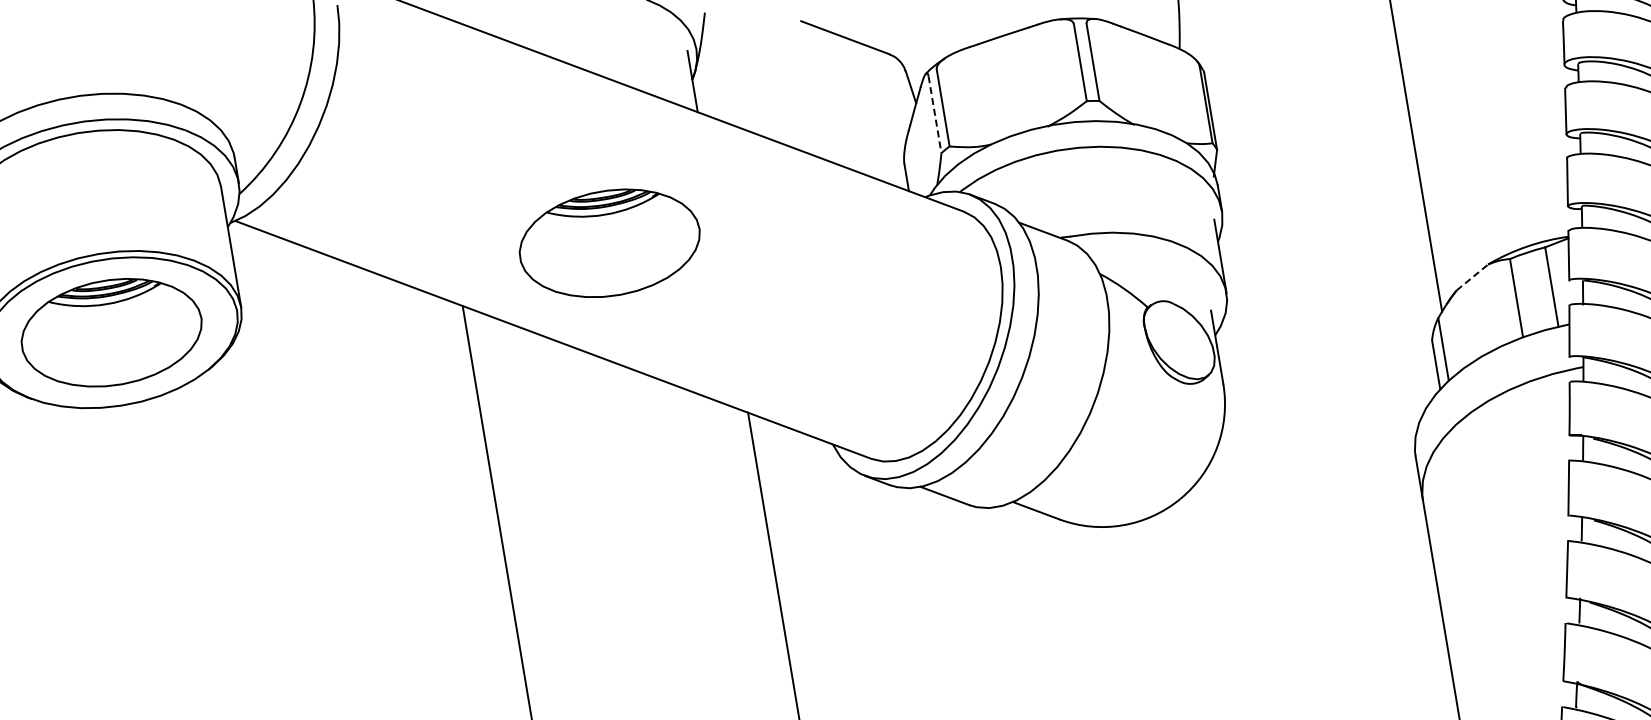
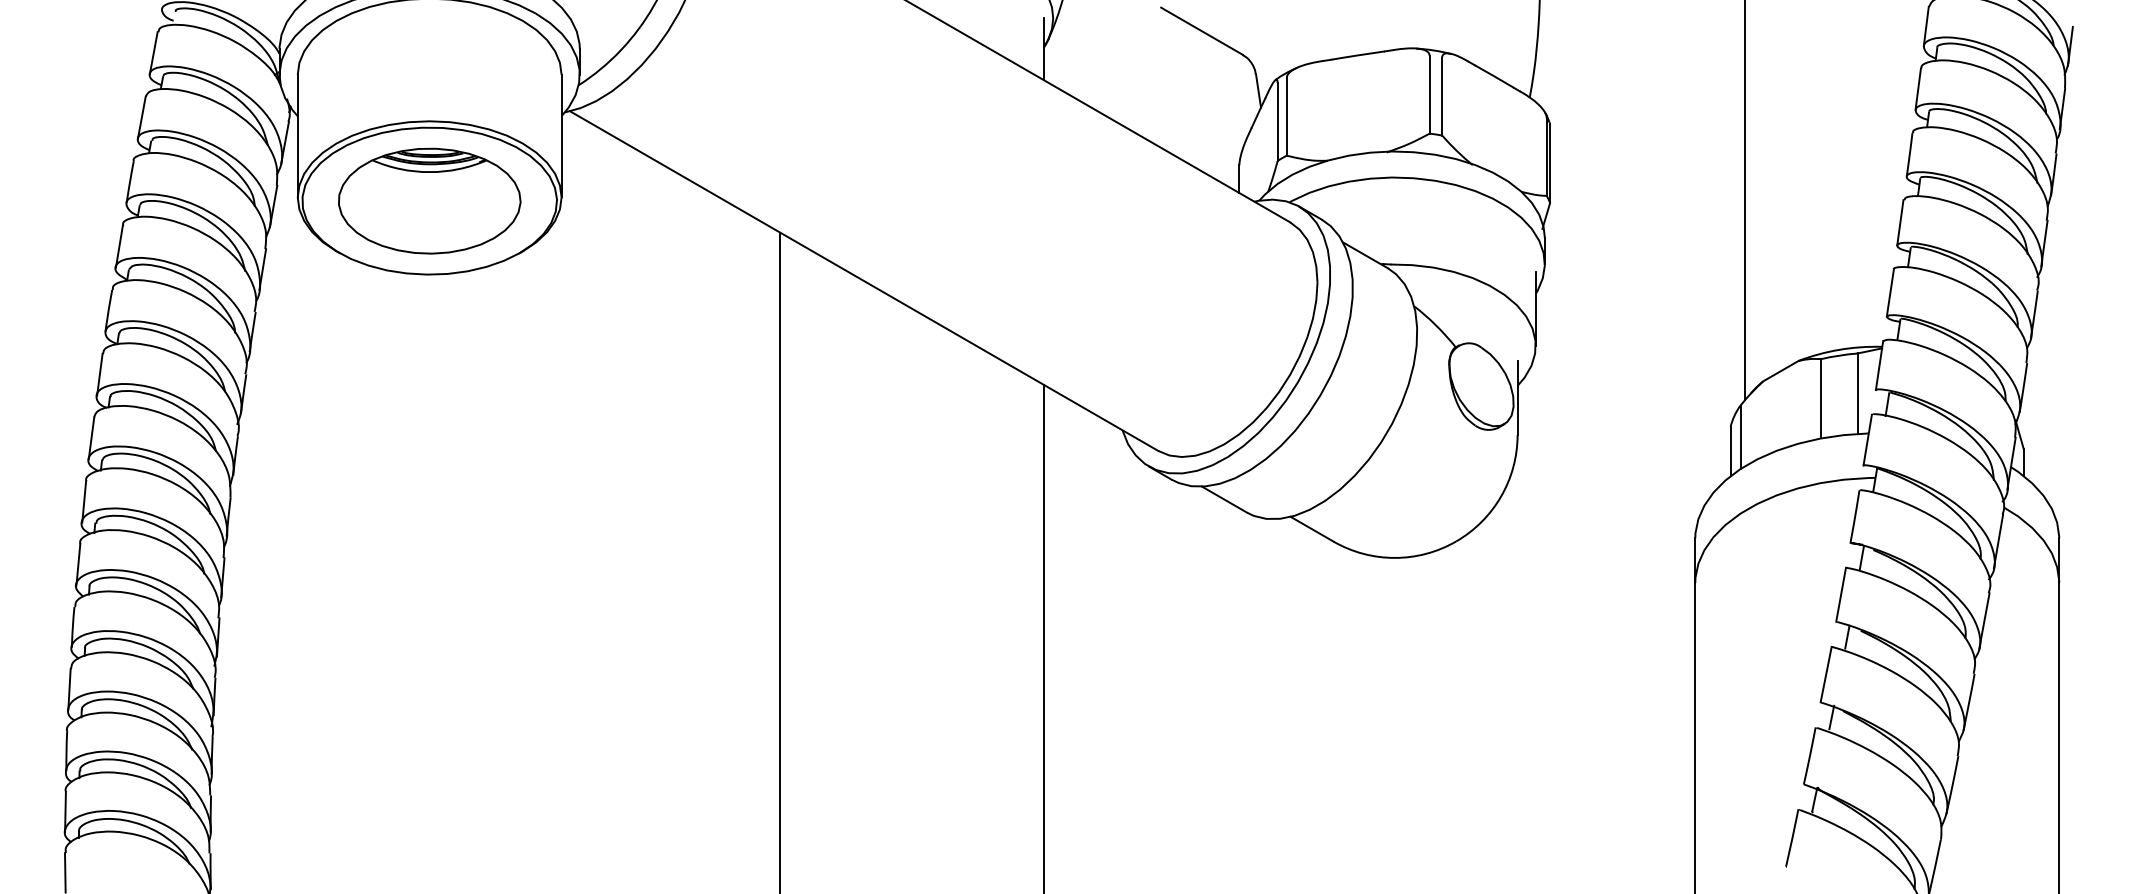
line: (934, 115) -> (1277, 122), dashed -> solid
part: (609, 242) -> (935, 194), removed
line: (1472, 276) -> (1781, 370), dashed -> solid

